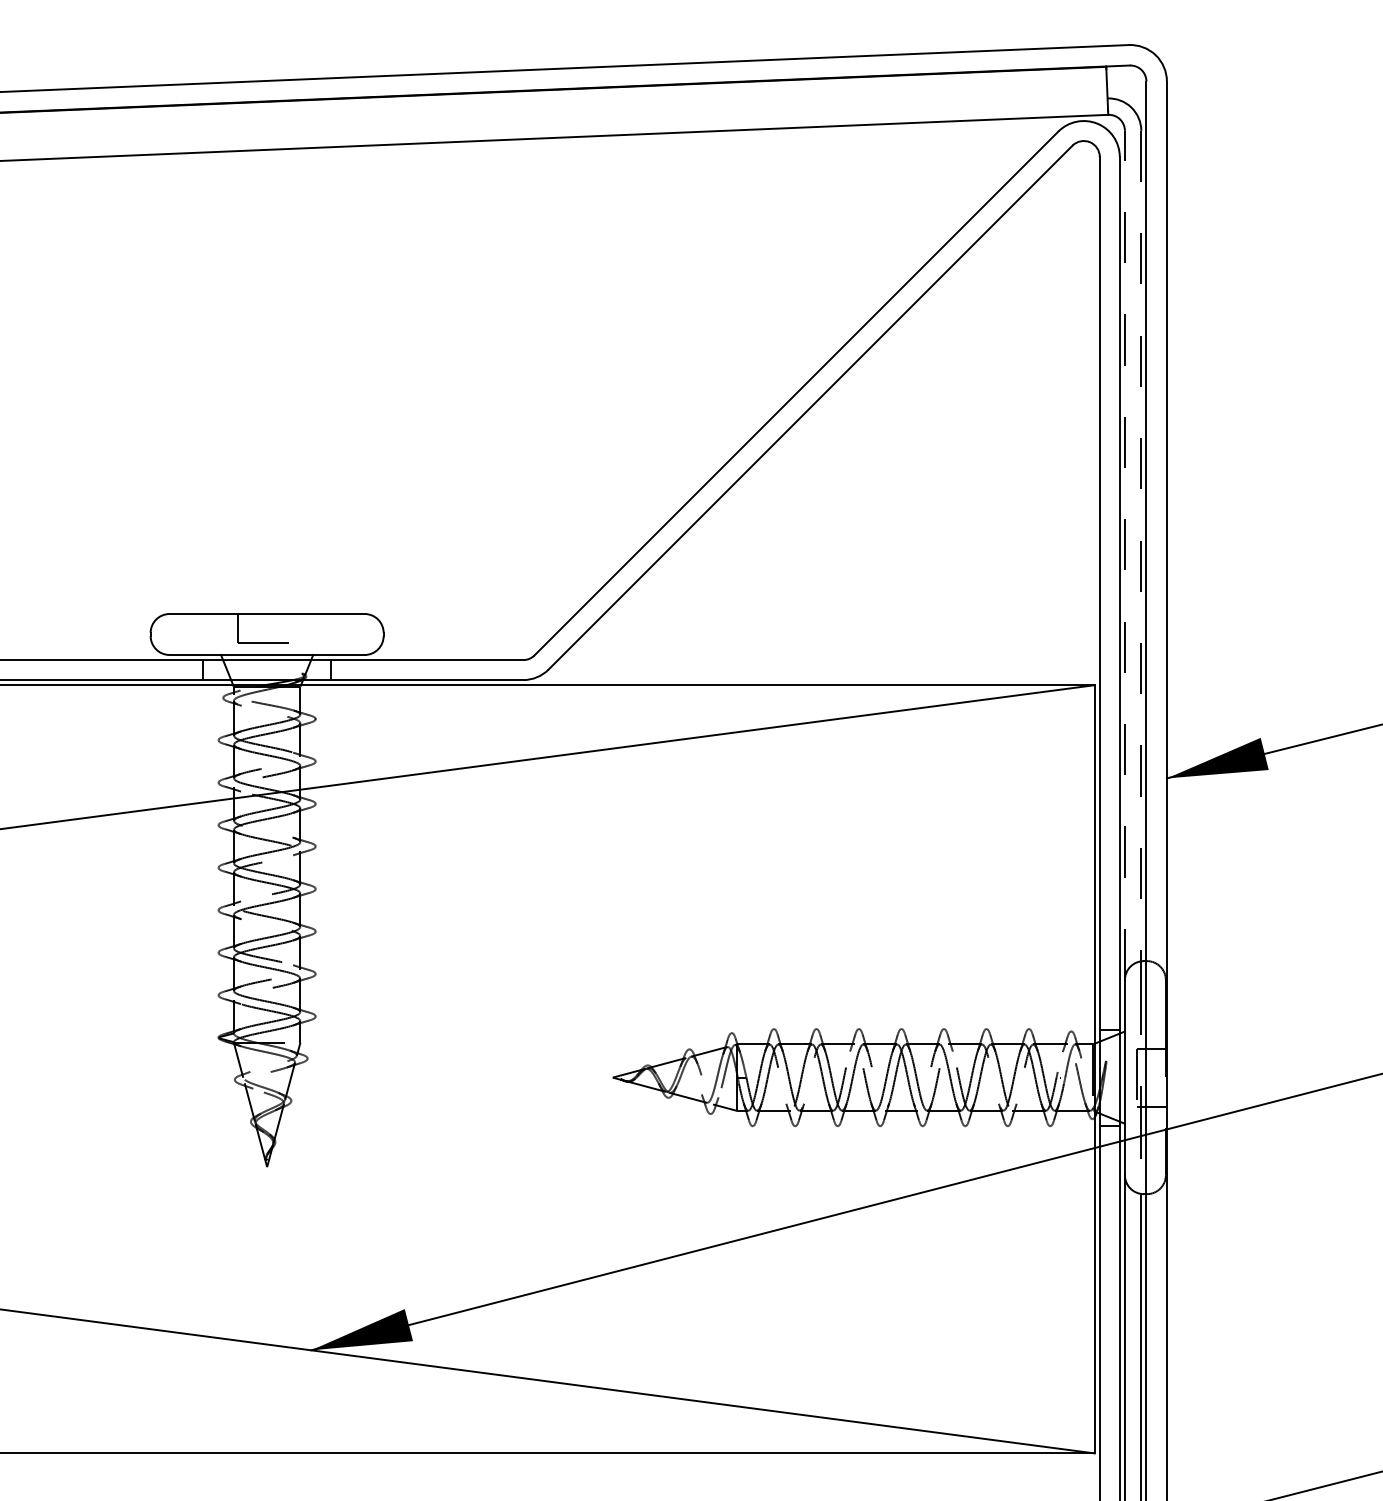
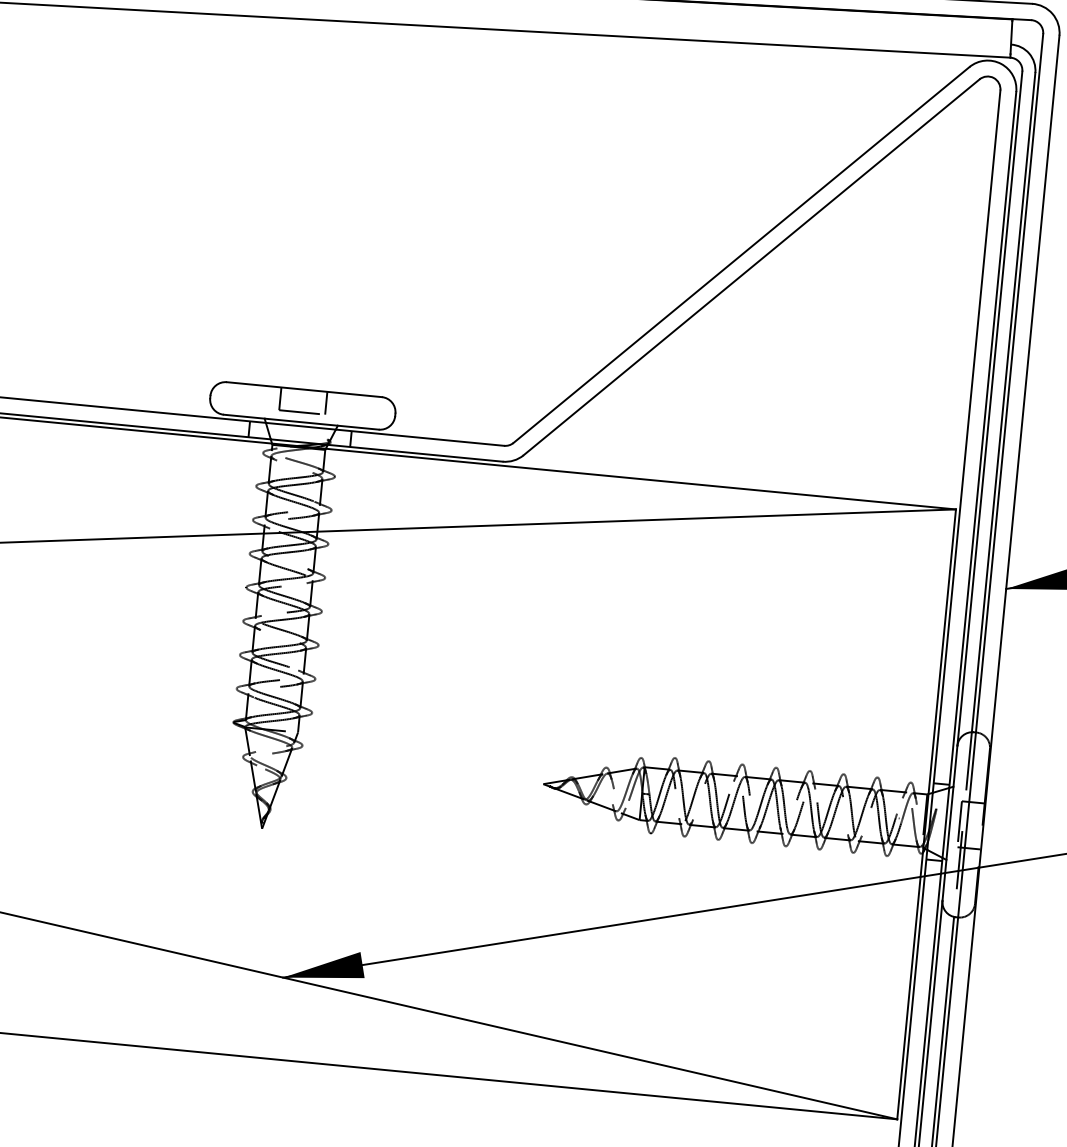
line: (1141, 546) -> (1003, 402), dashed -> solid
line: (1124, 555) -> (989, 408), dashed -> solid
line: (296, 628) -> (326, 403), added

